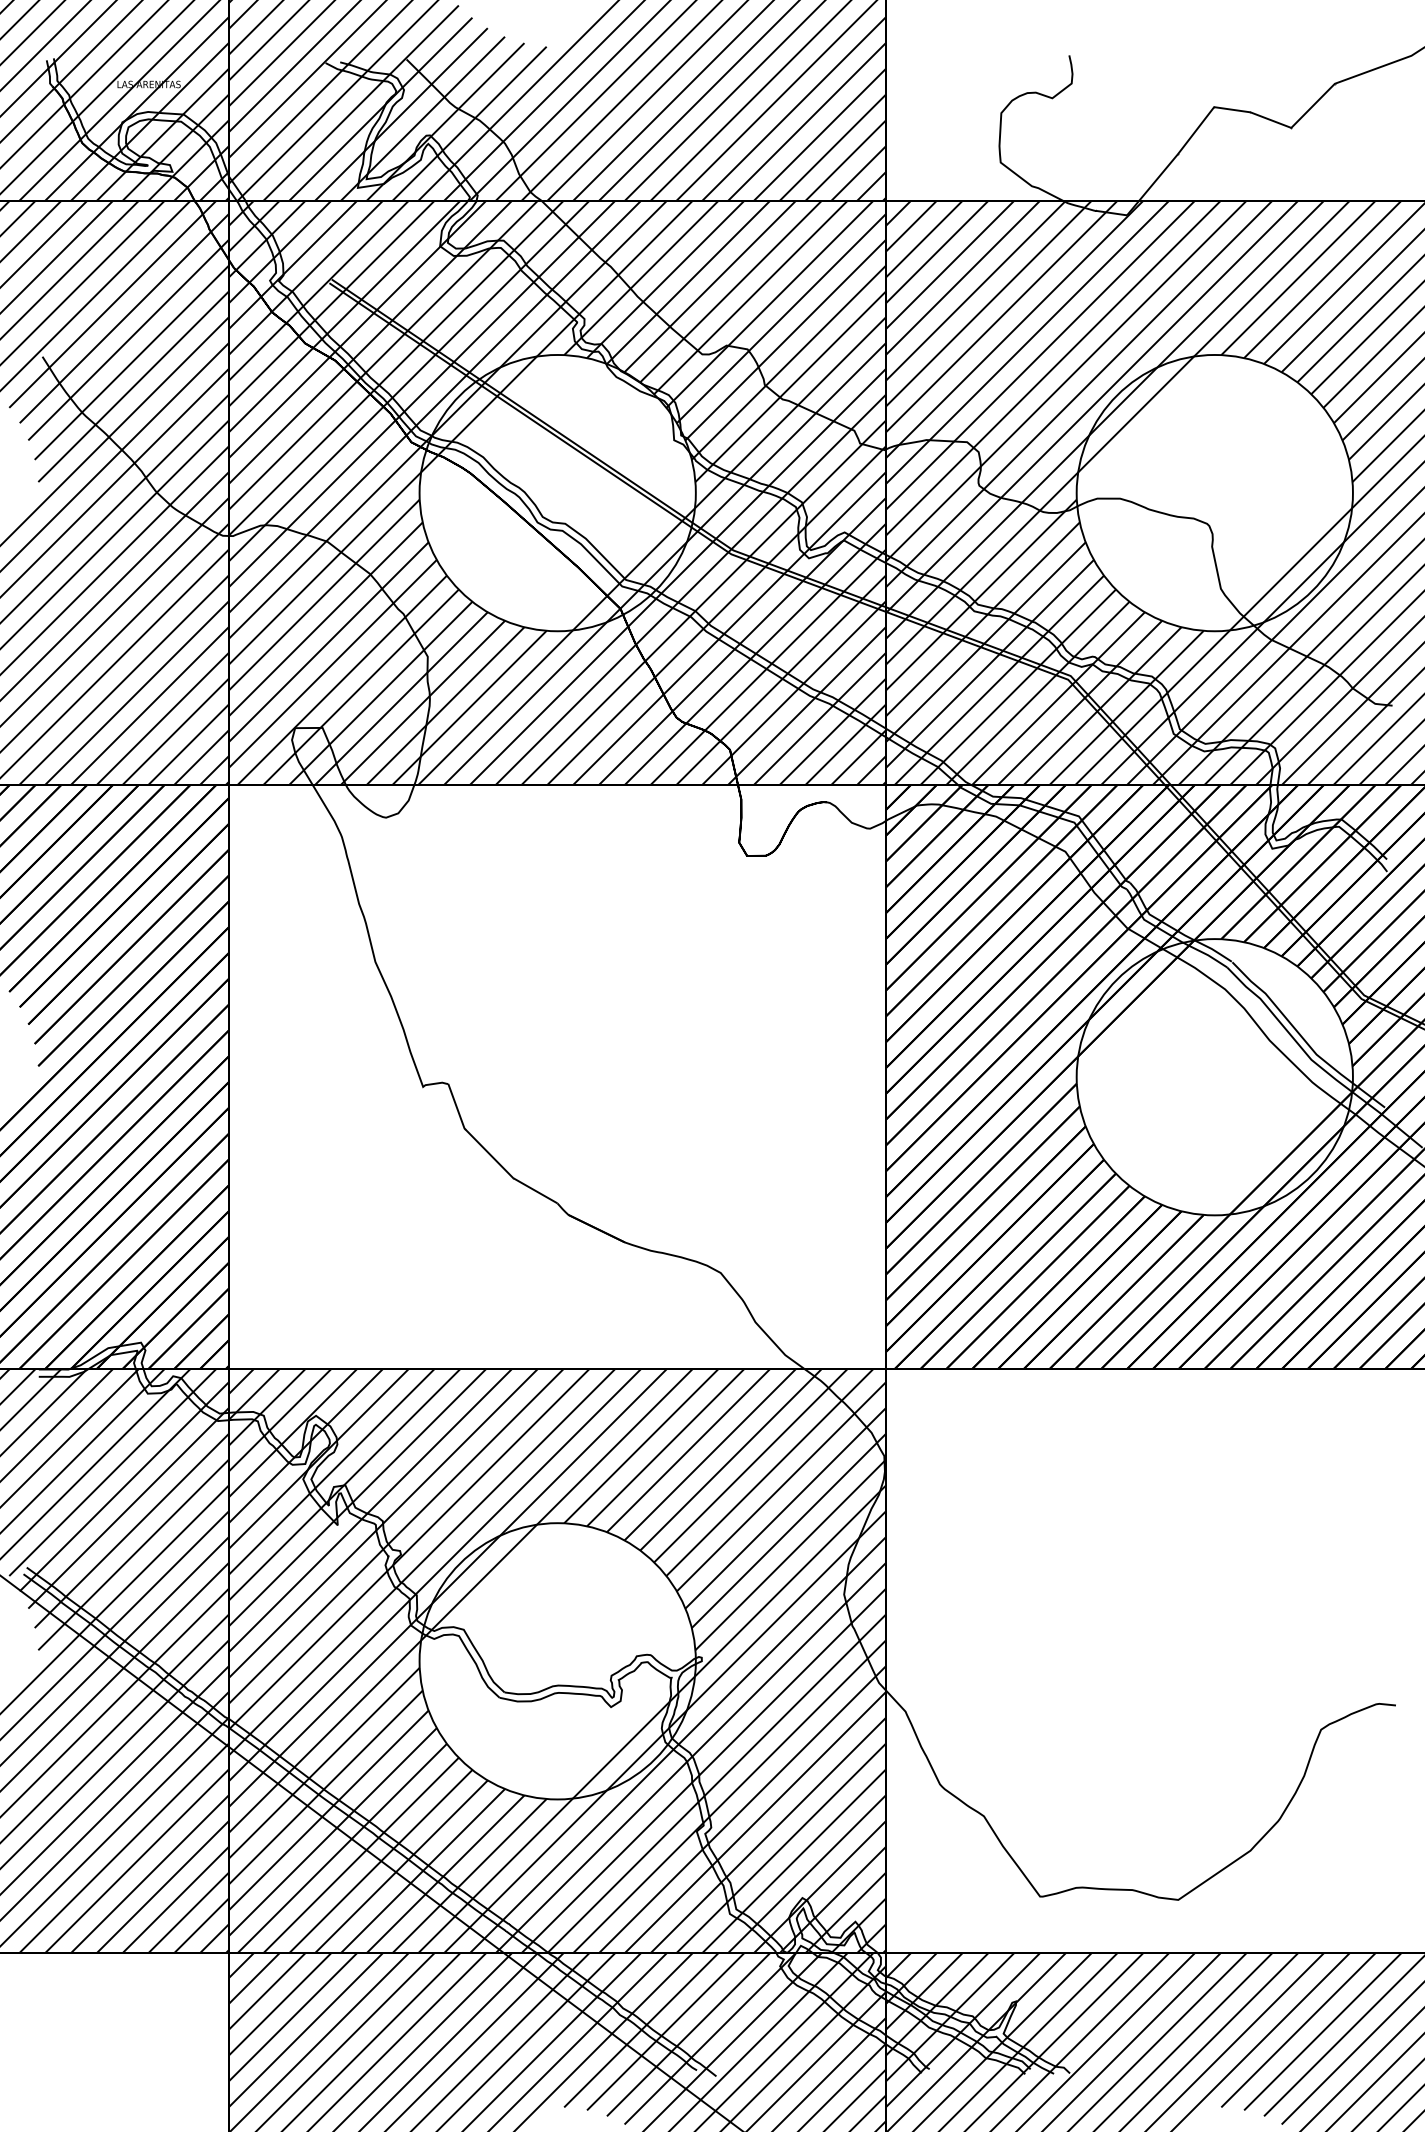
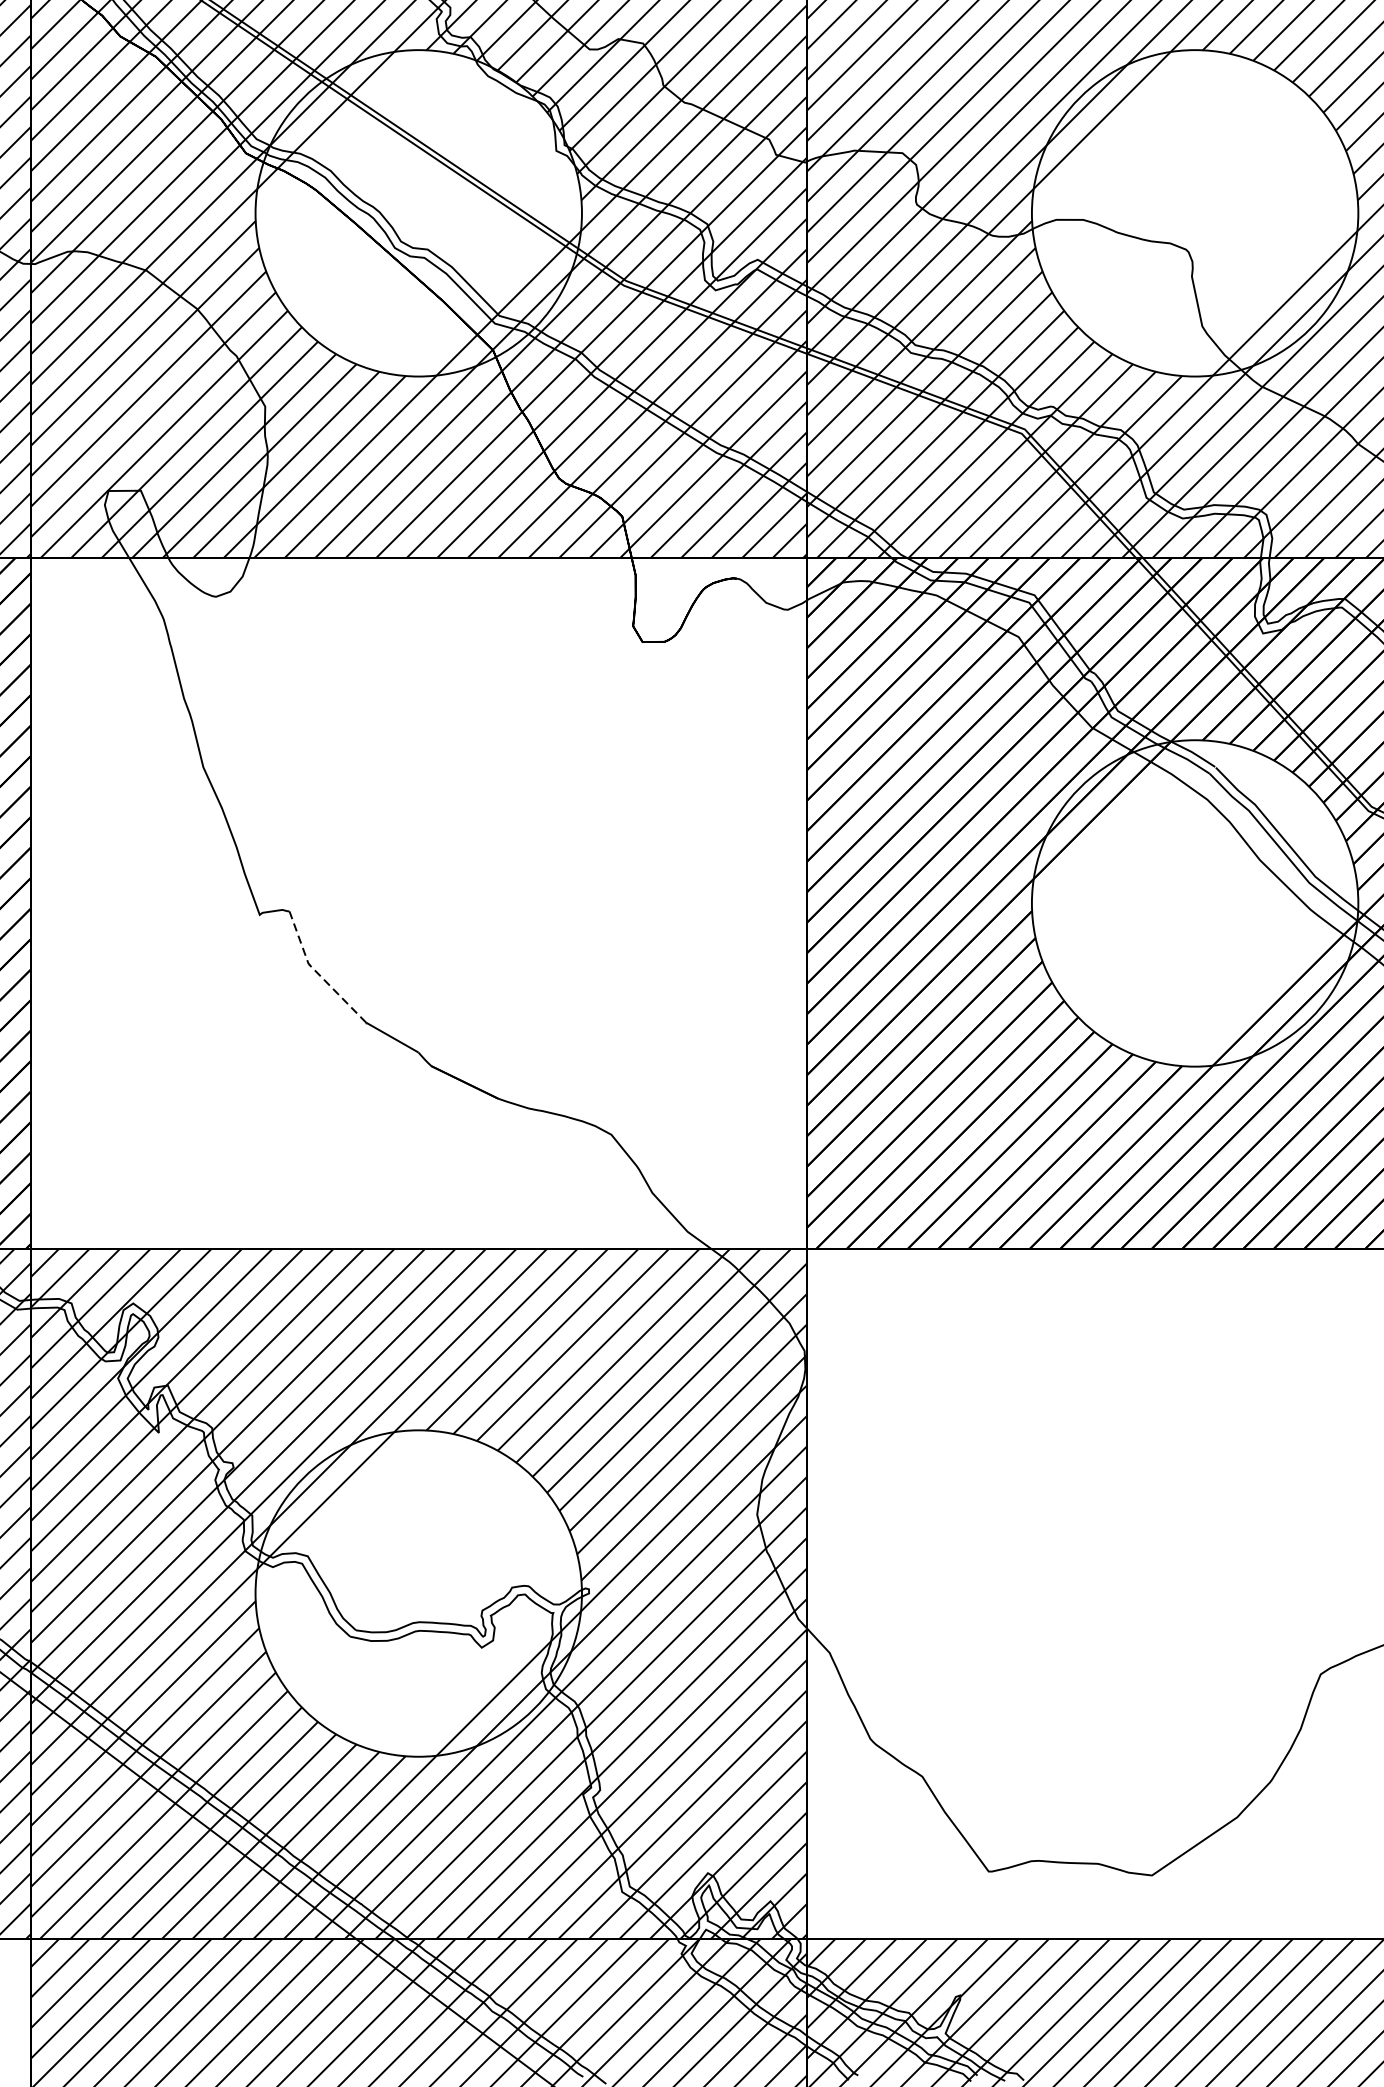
line: (471, 1135) -> (316, 972), solid -> dashed

